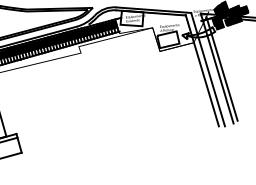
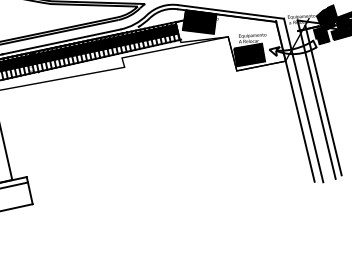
hatch: (131, 18) -> (198, 22), added
hatch: (168, 39) -> (249, 54), added

